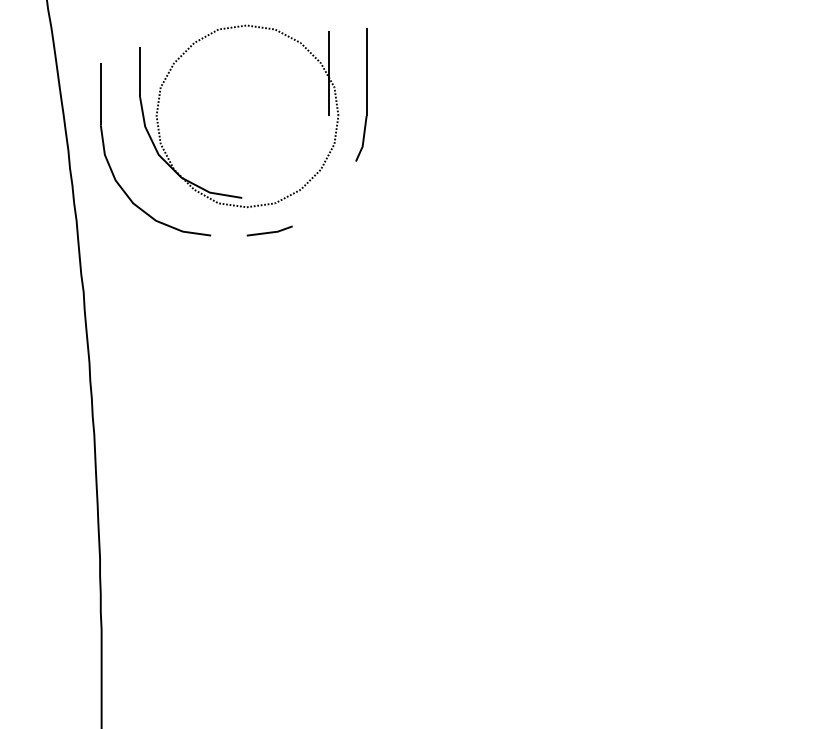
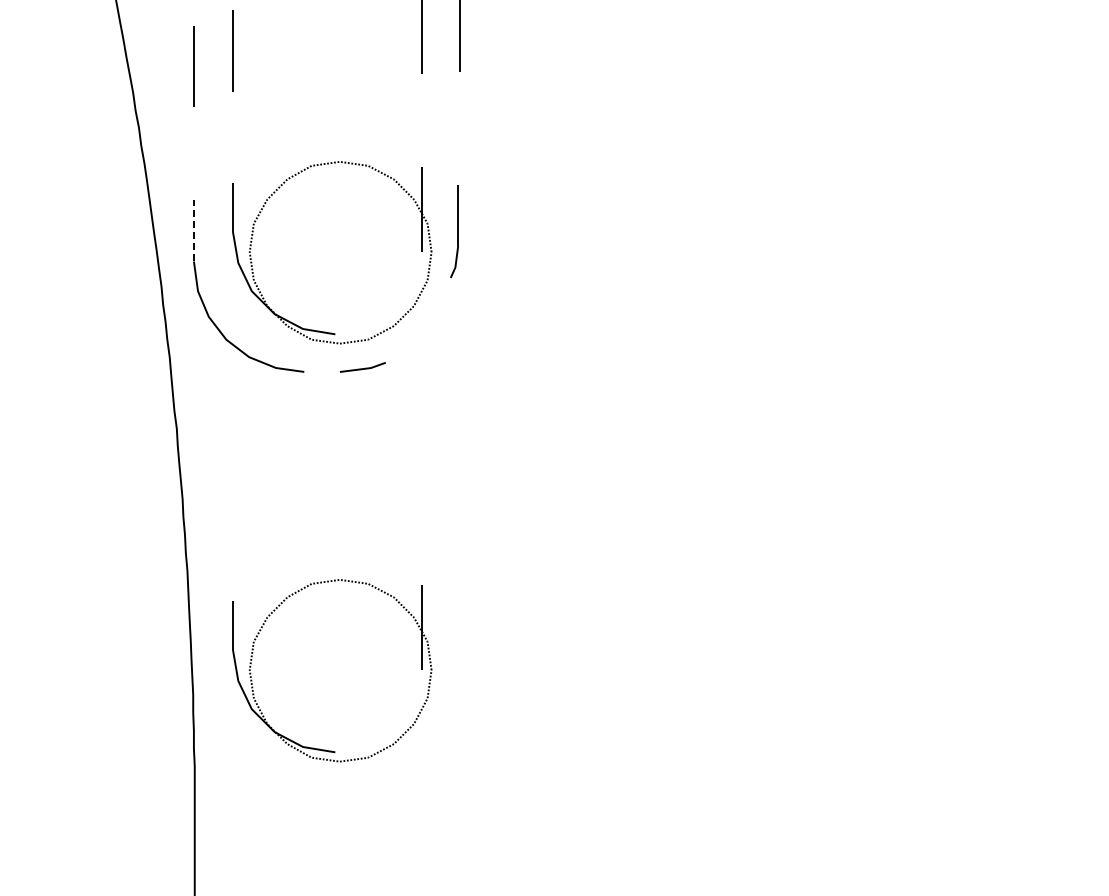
line: (100, 94) -> (193, 230), solid -> dashed
part: (361, 95) -> (454, 231), size x0.7
part: (226, 612) -> (319, 748), added

